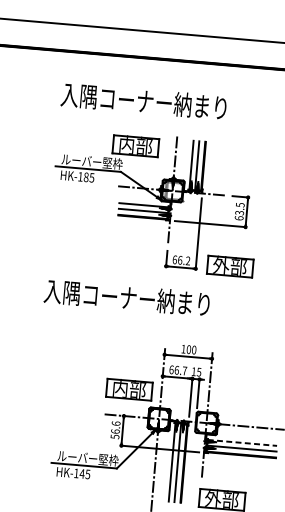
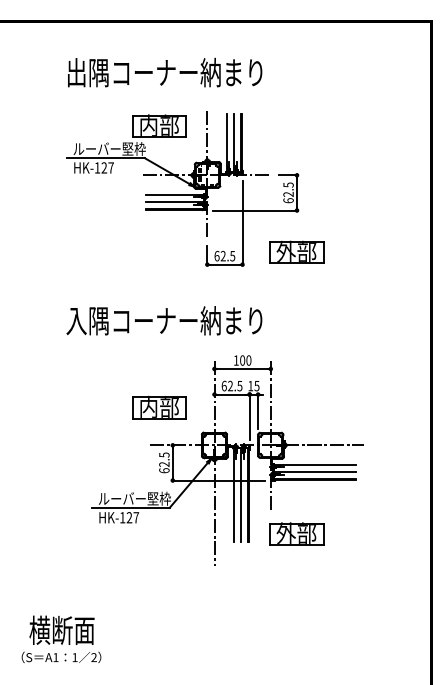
text: (69, 94) -> (76, 72), 入隅コーナー納まり -> 出隅コーナー納まり
text: (89, 177) -> (107, 167), HK-185 -> HK-127
text: (239, 213) -> (288, 194), 63.5 -> 62.5
text: (183, 260) -> (227, 255), 66.2 -> 62.5
part: (229, 265) -> (296, 251), moved
text: (127, 297) -> (164, 320), moved
text: (181, 370) -> (235, 385), 66.7 -> 62.5
part: (129, 389) -> (159, 407), moved
text: (115, 429) -> (164, 462), 56.6 -> 62.5
line: (242, 443) -> (315, 465), dashed -> solid
text: (84, 473) -> (132, 517), HK-145 -> HK-127

